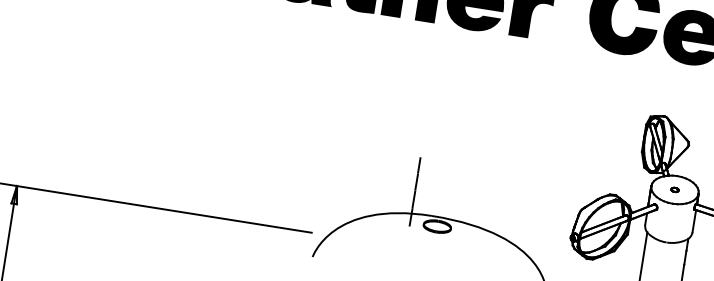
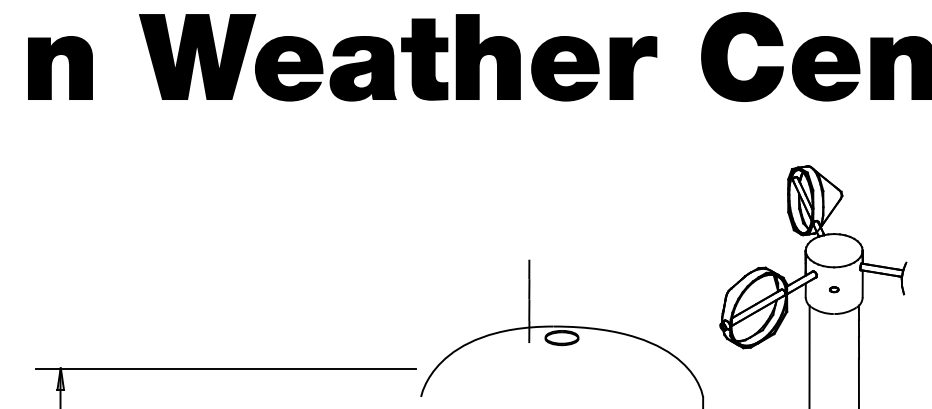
part: (674, 189) -> (833, 289), moved

